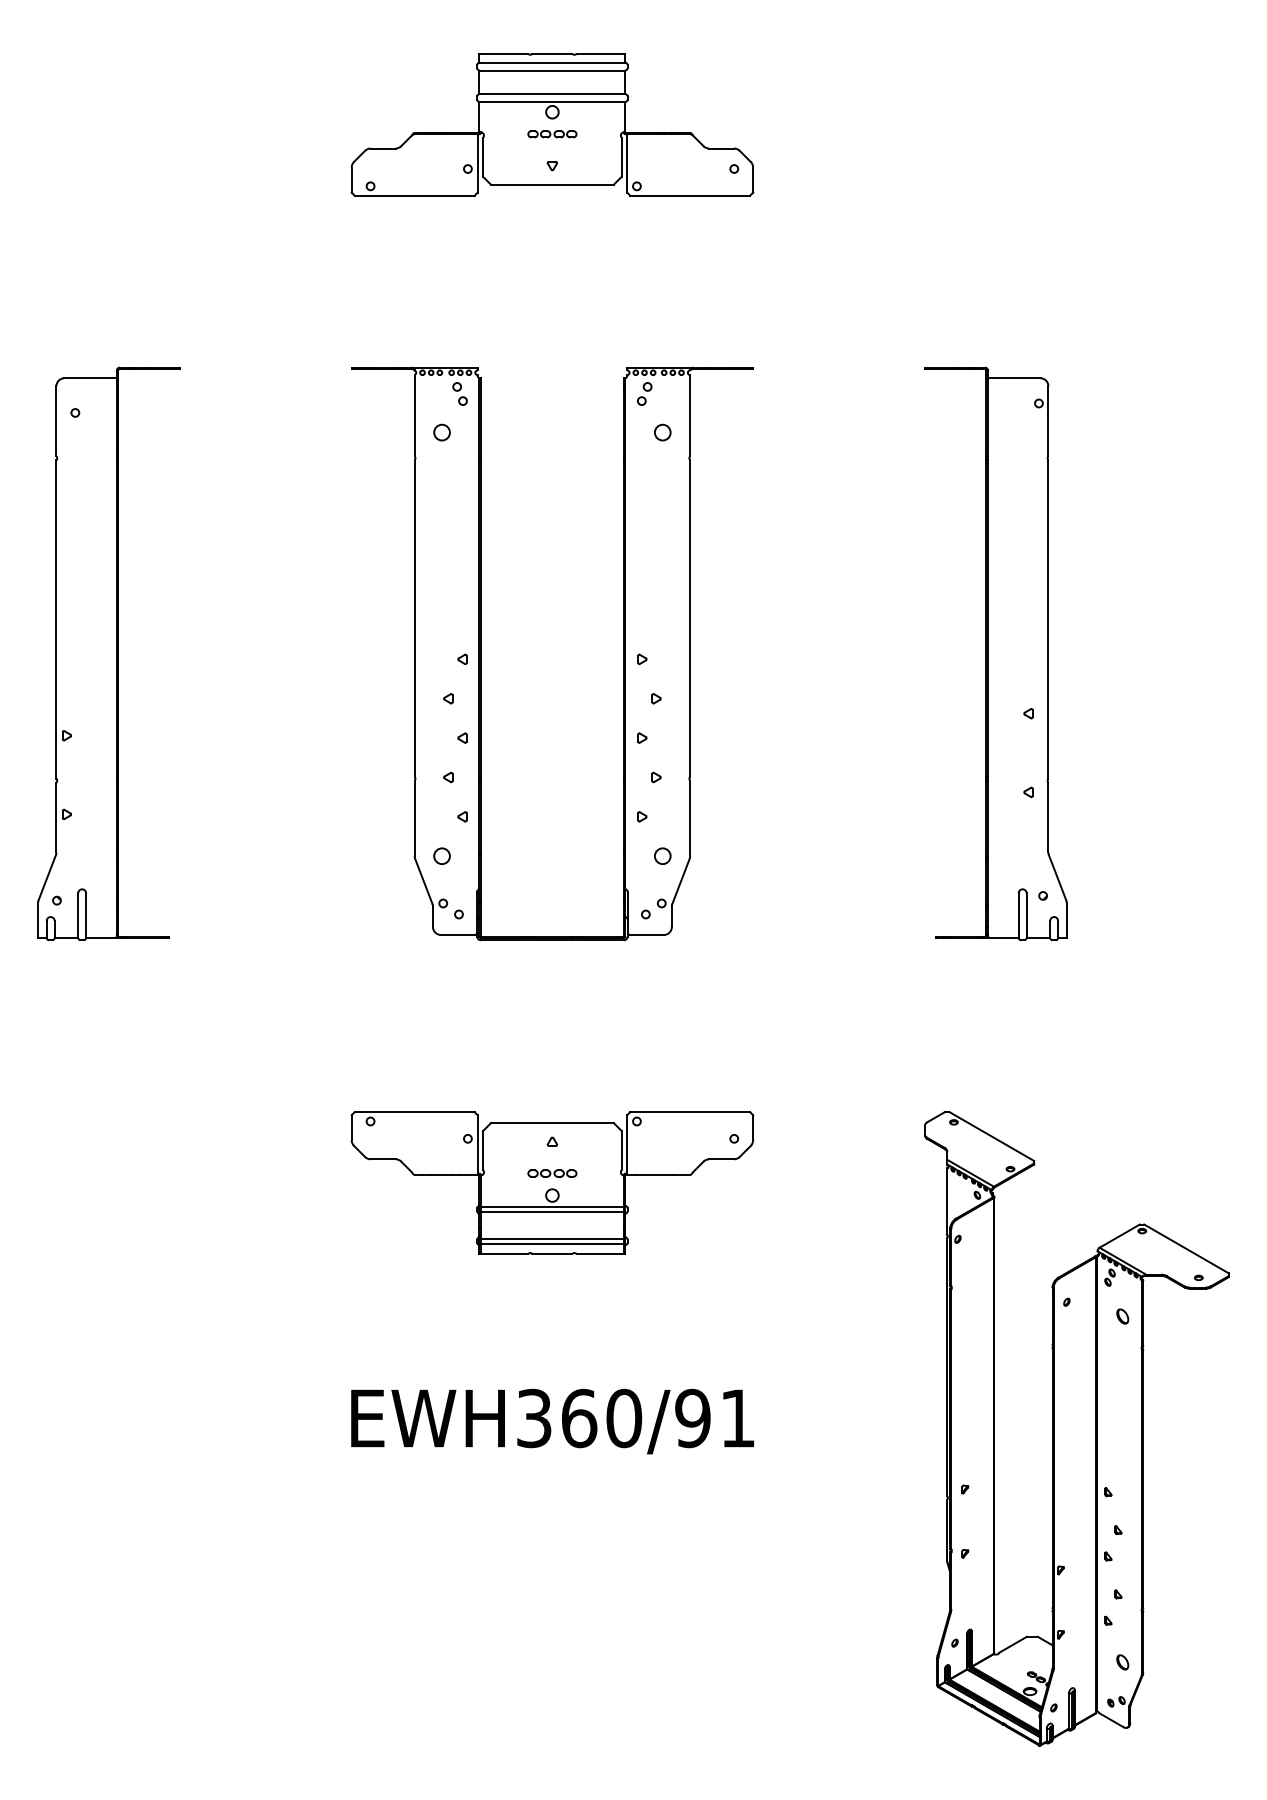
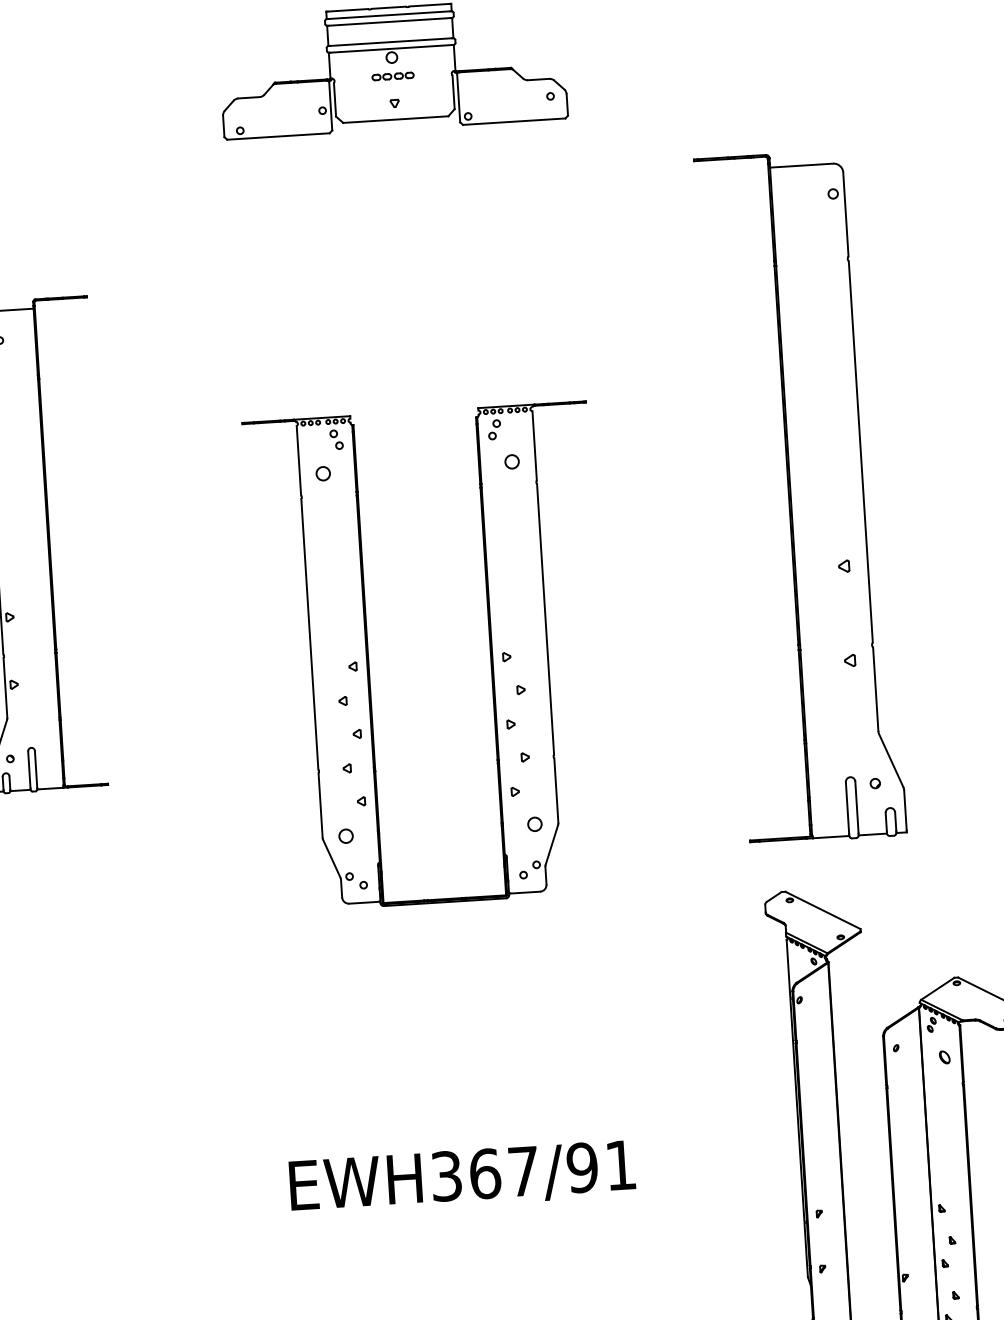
part: (481, 653) -> (368, 660), moved
part: (995, 653) -> (800, 496), size x1.4
part: (552, 1182) -> (449, 973), removed
text: (624, 1418) -> (523, 1171), EWH360/91 -> EWH367/91

